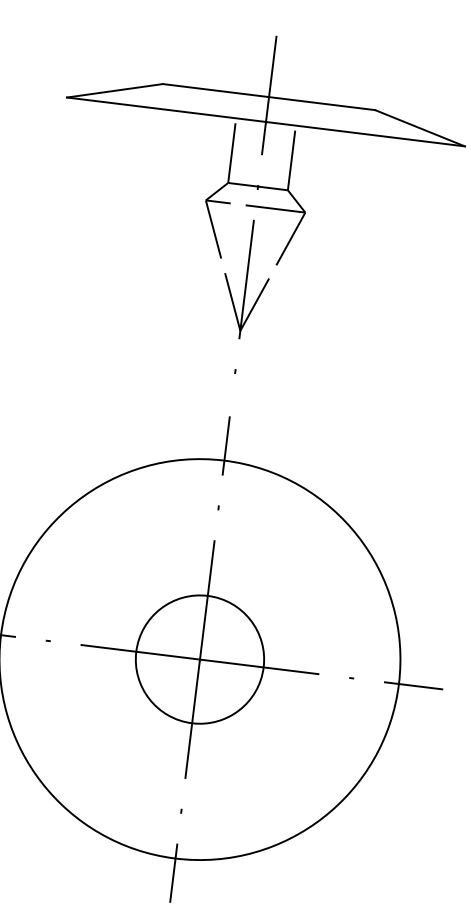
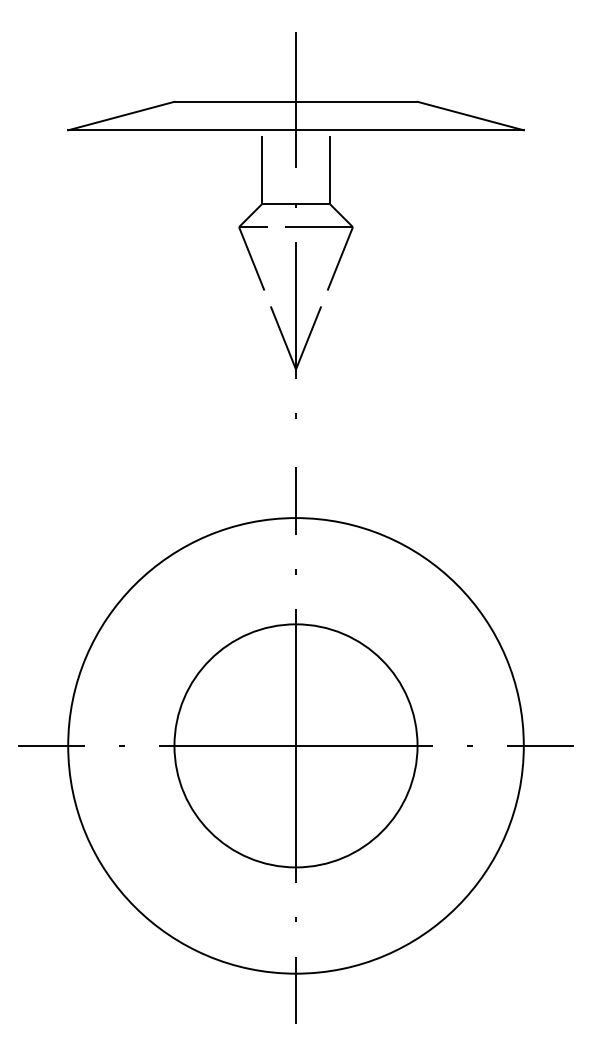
circle: (199, 659) -> (295, 745), size x1.67

